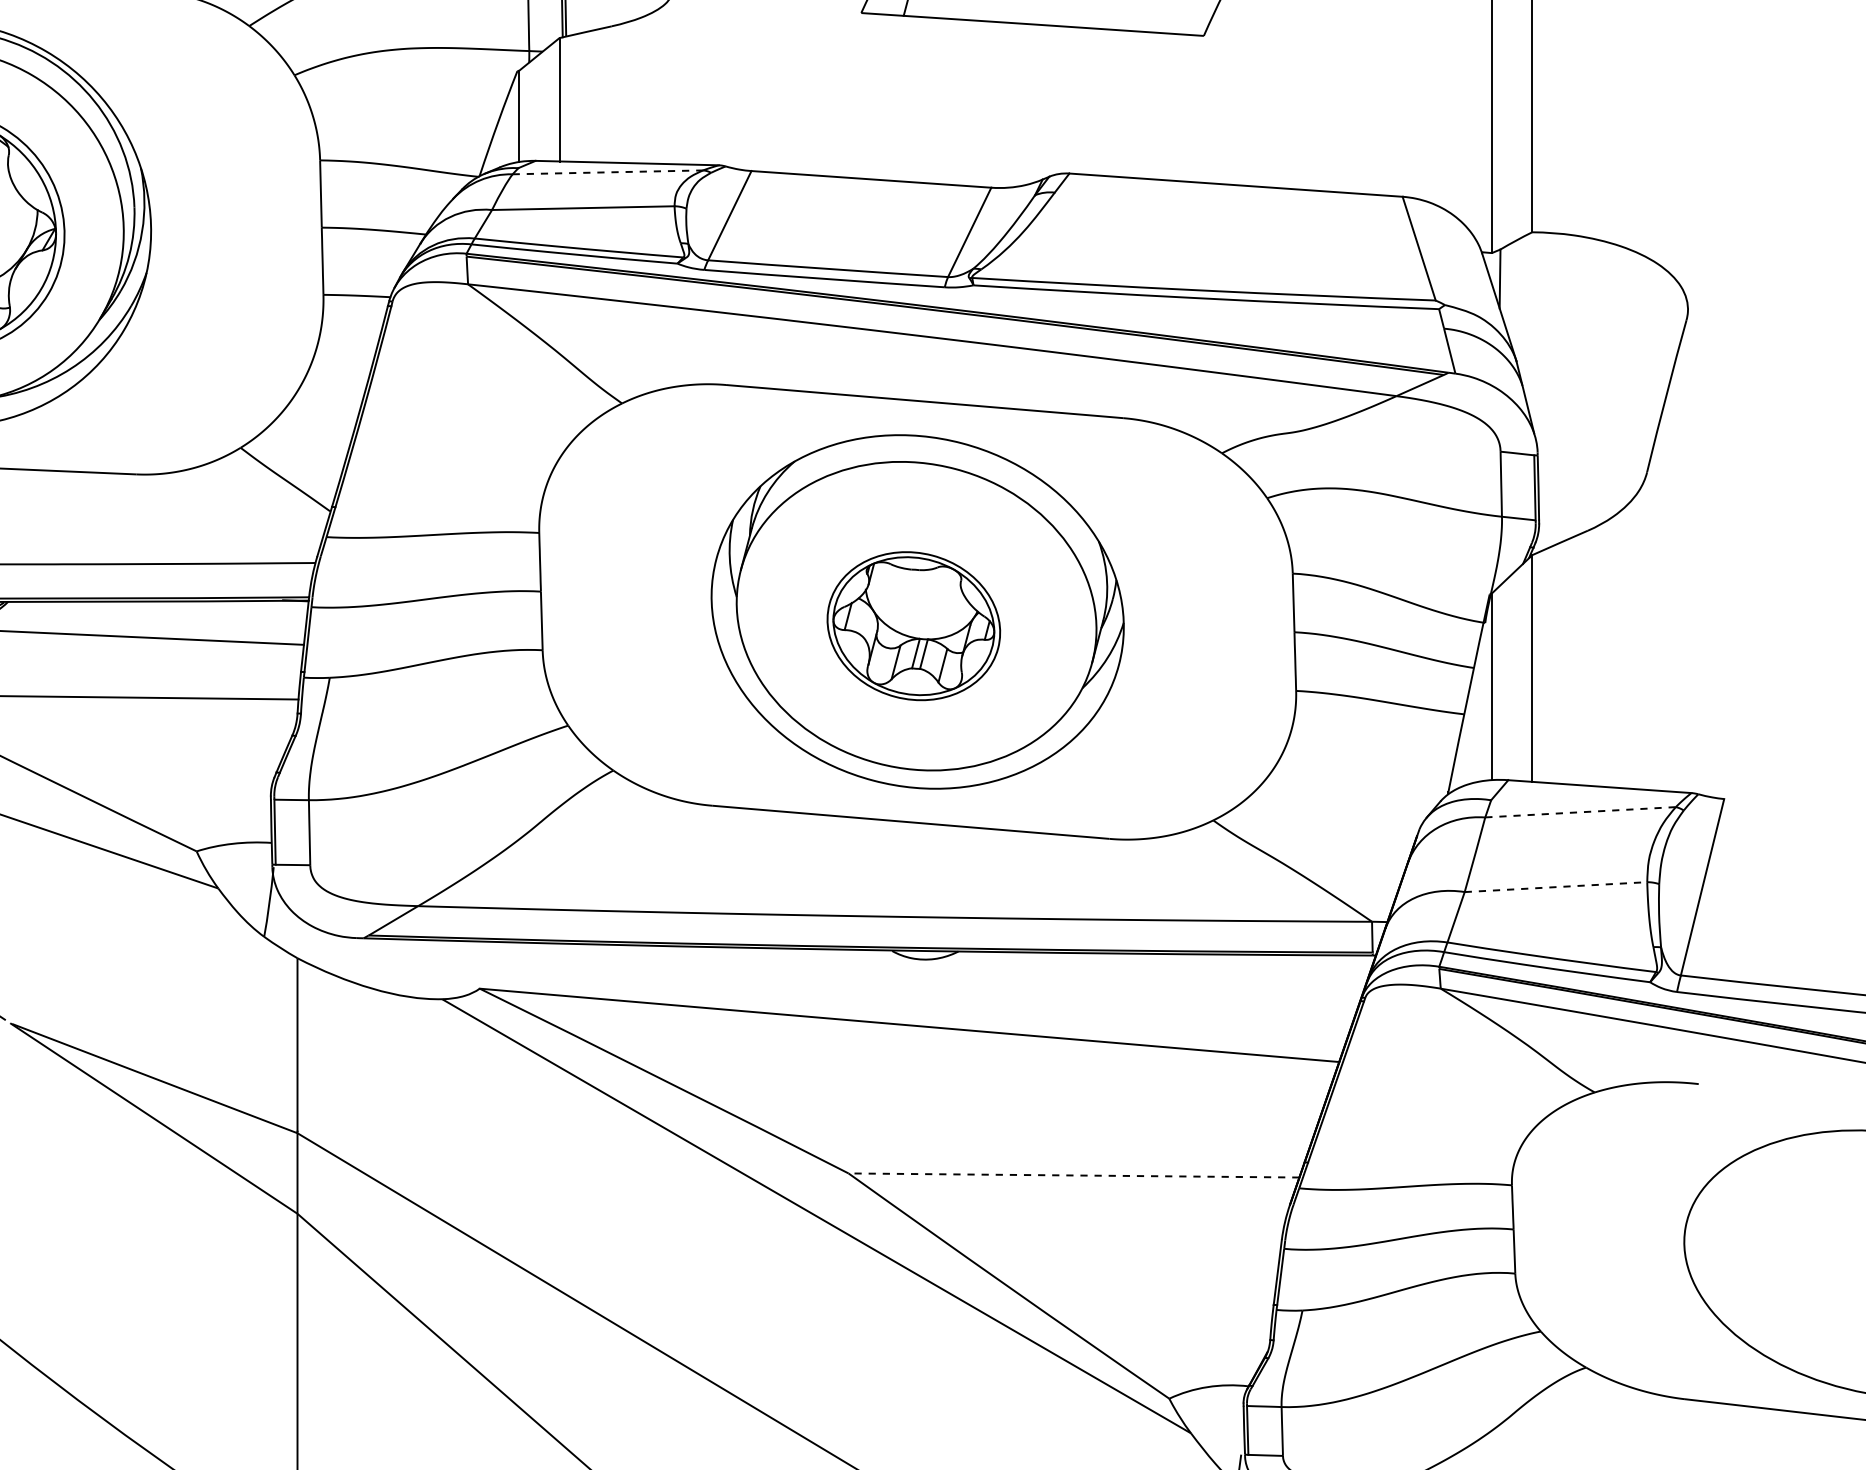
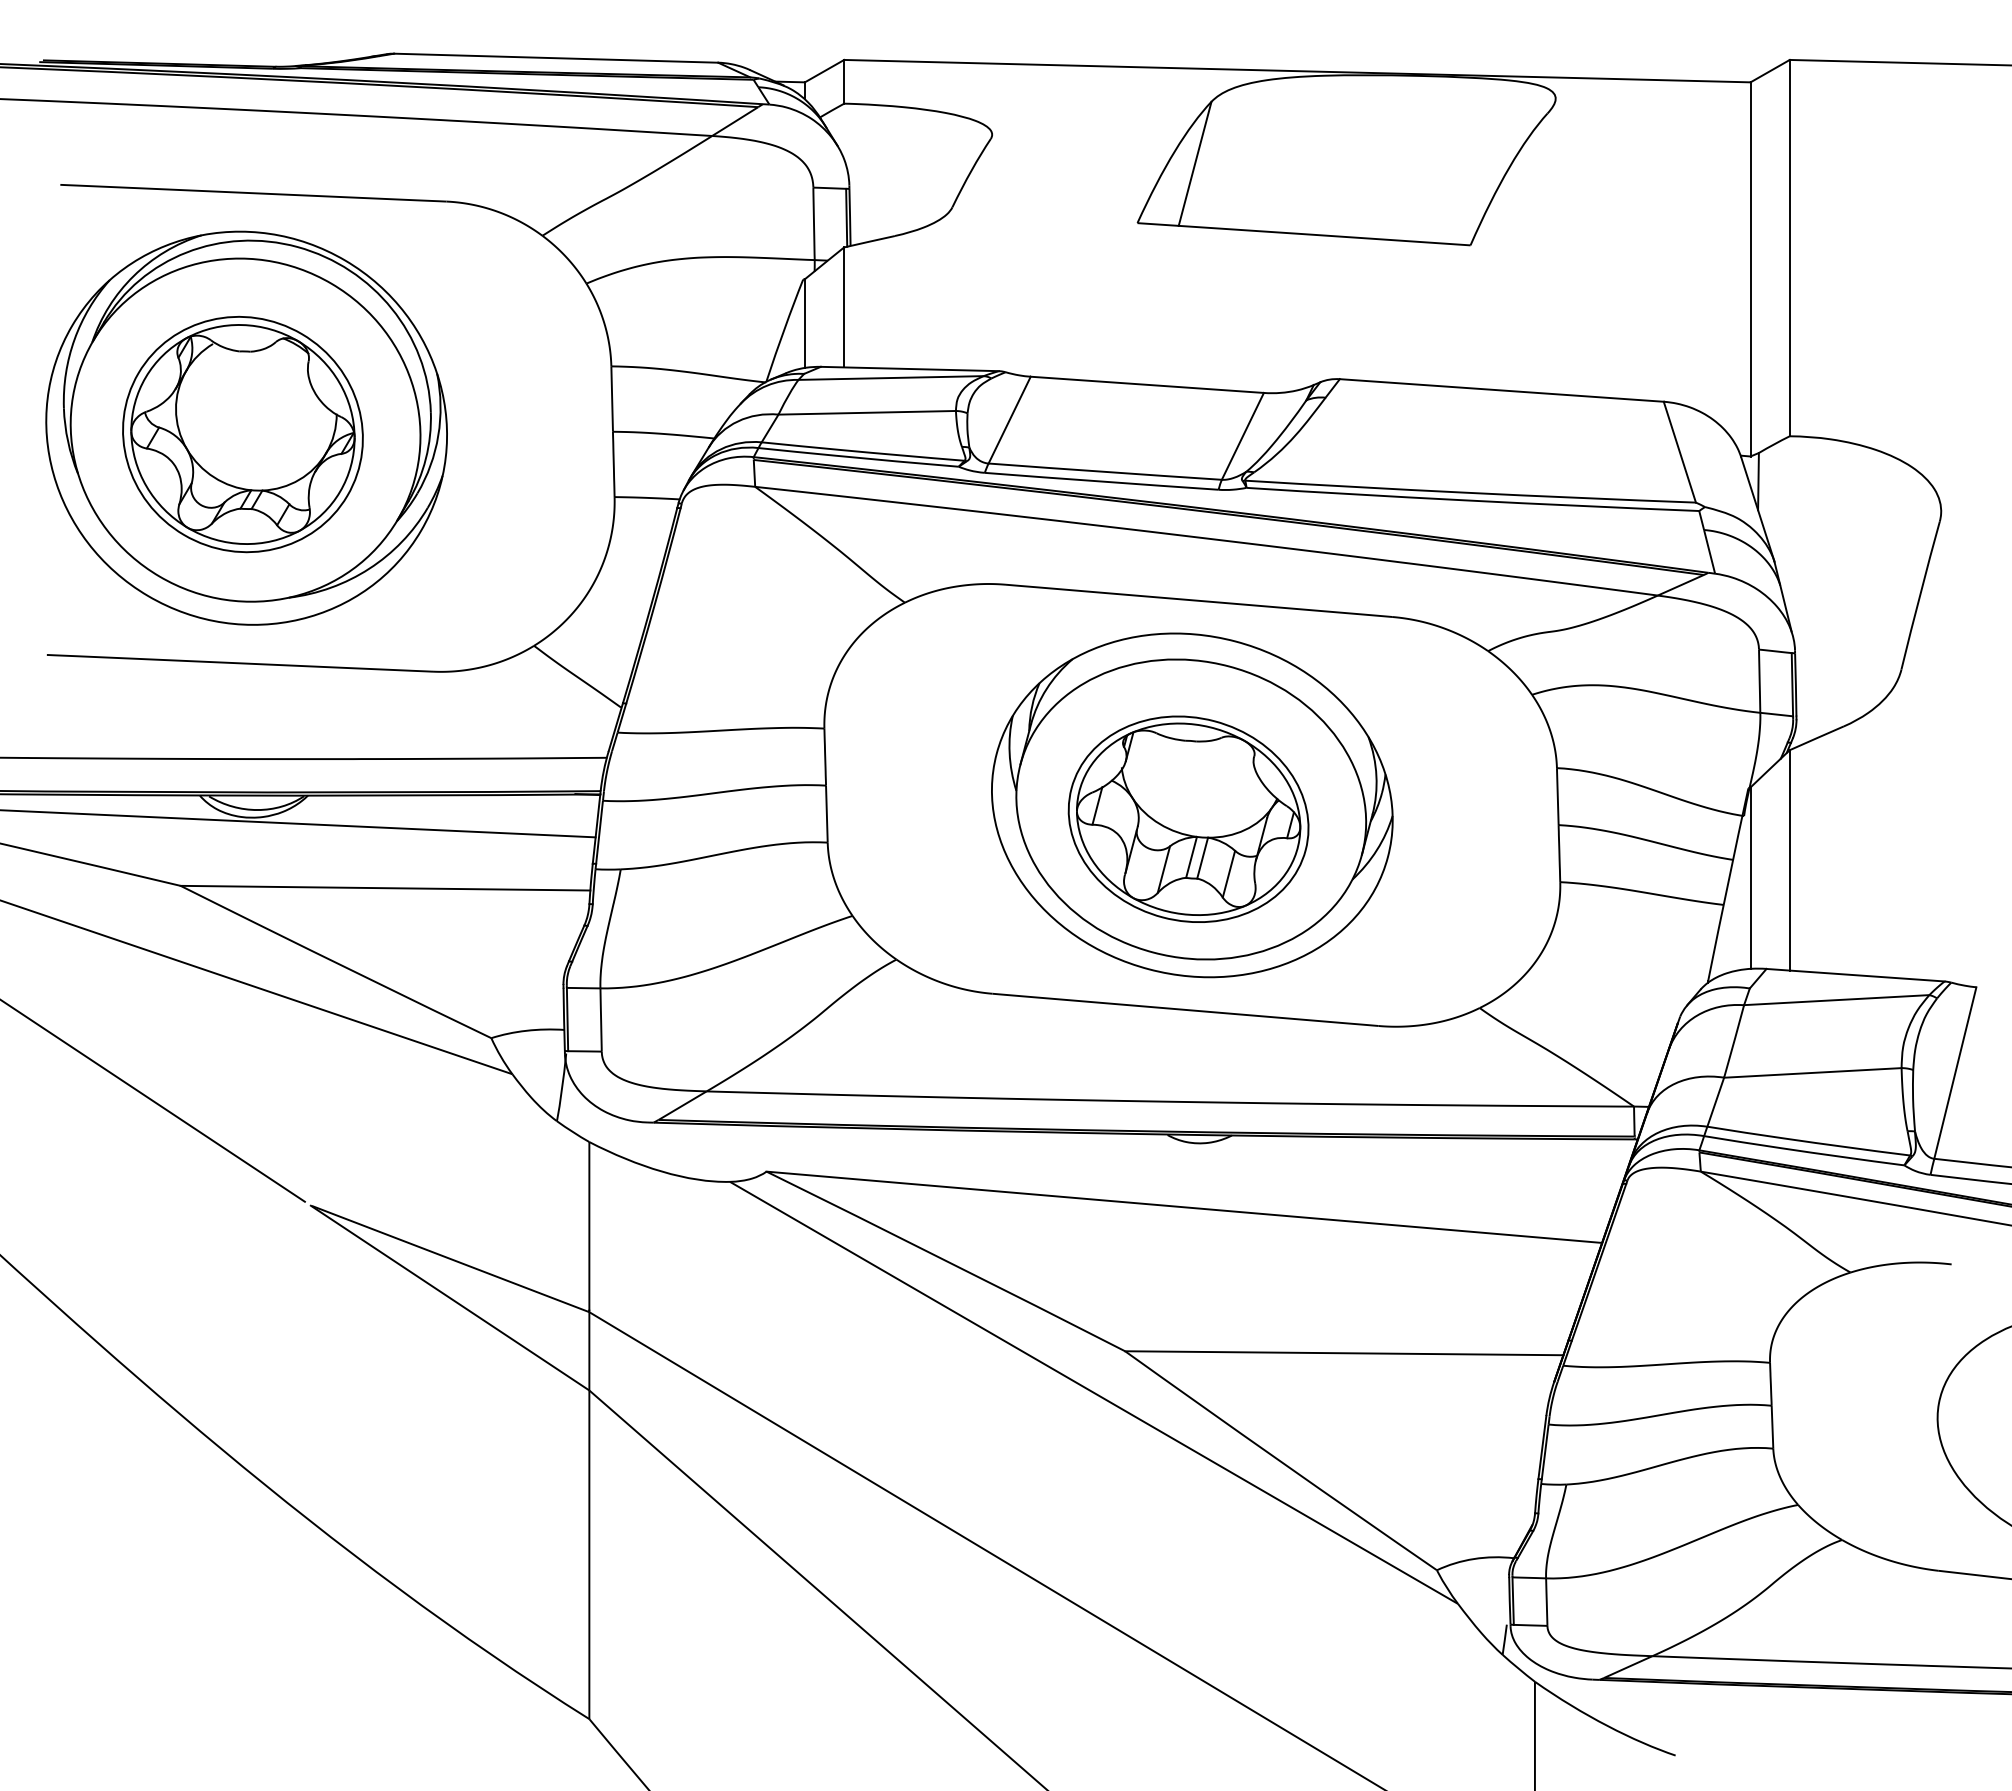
line: (608, 172) -> (891, 378), dashed -> solid
part: (913, 625) -> (1188, 818), size x1.43
line: (1580, 812) -> (1836, 1000), dashed -> solid
line: (1555, 886) -> (1812, 1072), dashed -> solid
line: (1073, 1175) -> (1343, 1353), dashed -> solid

